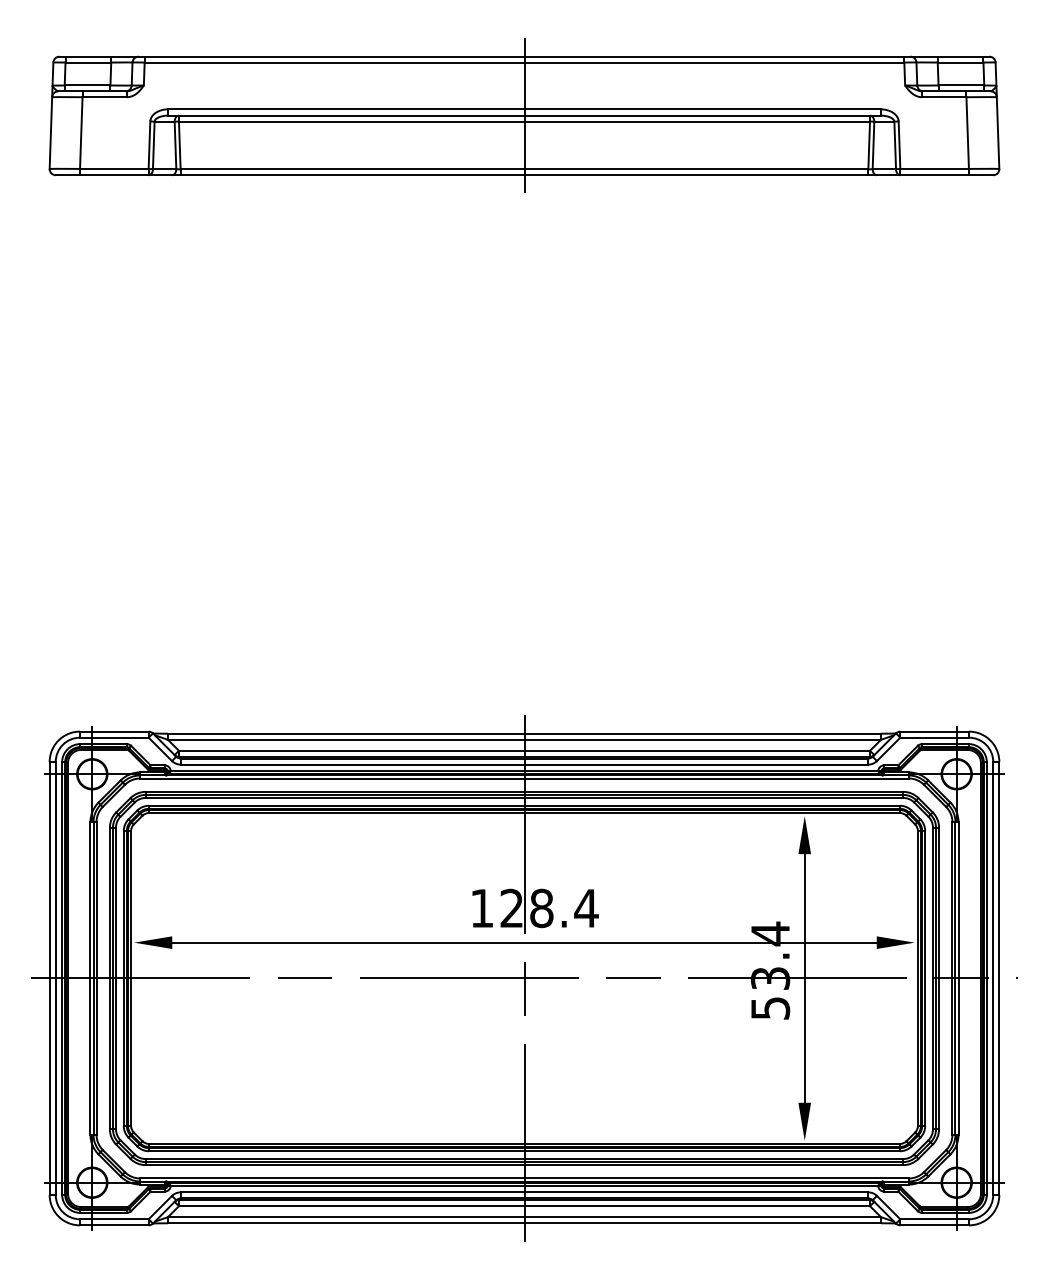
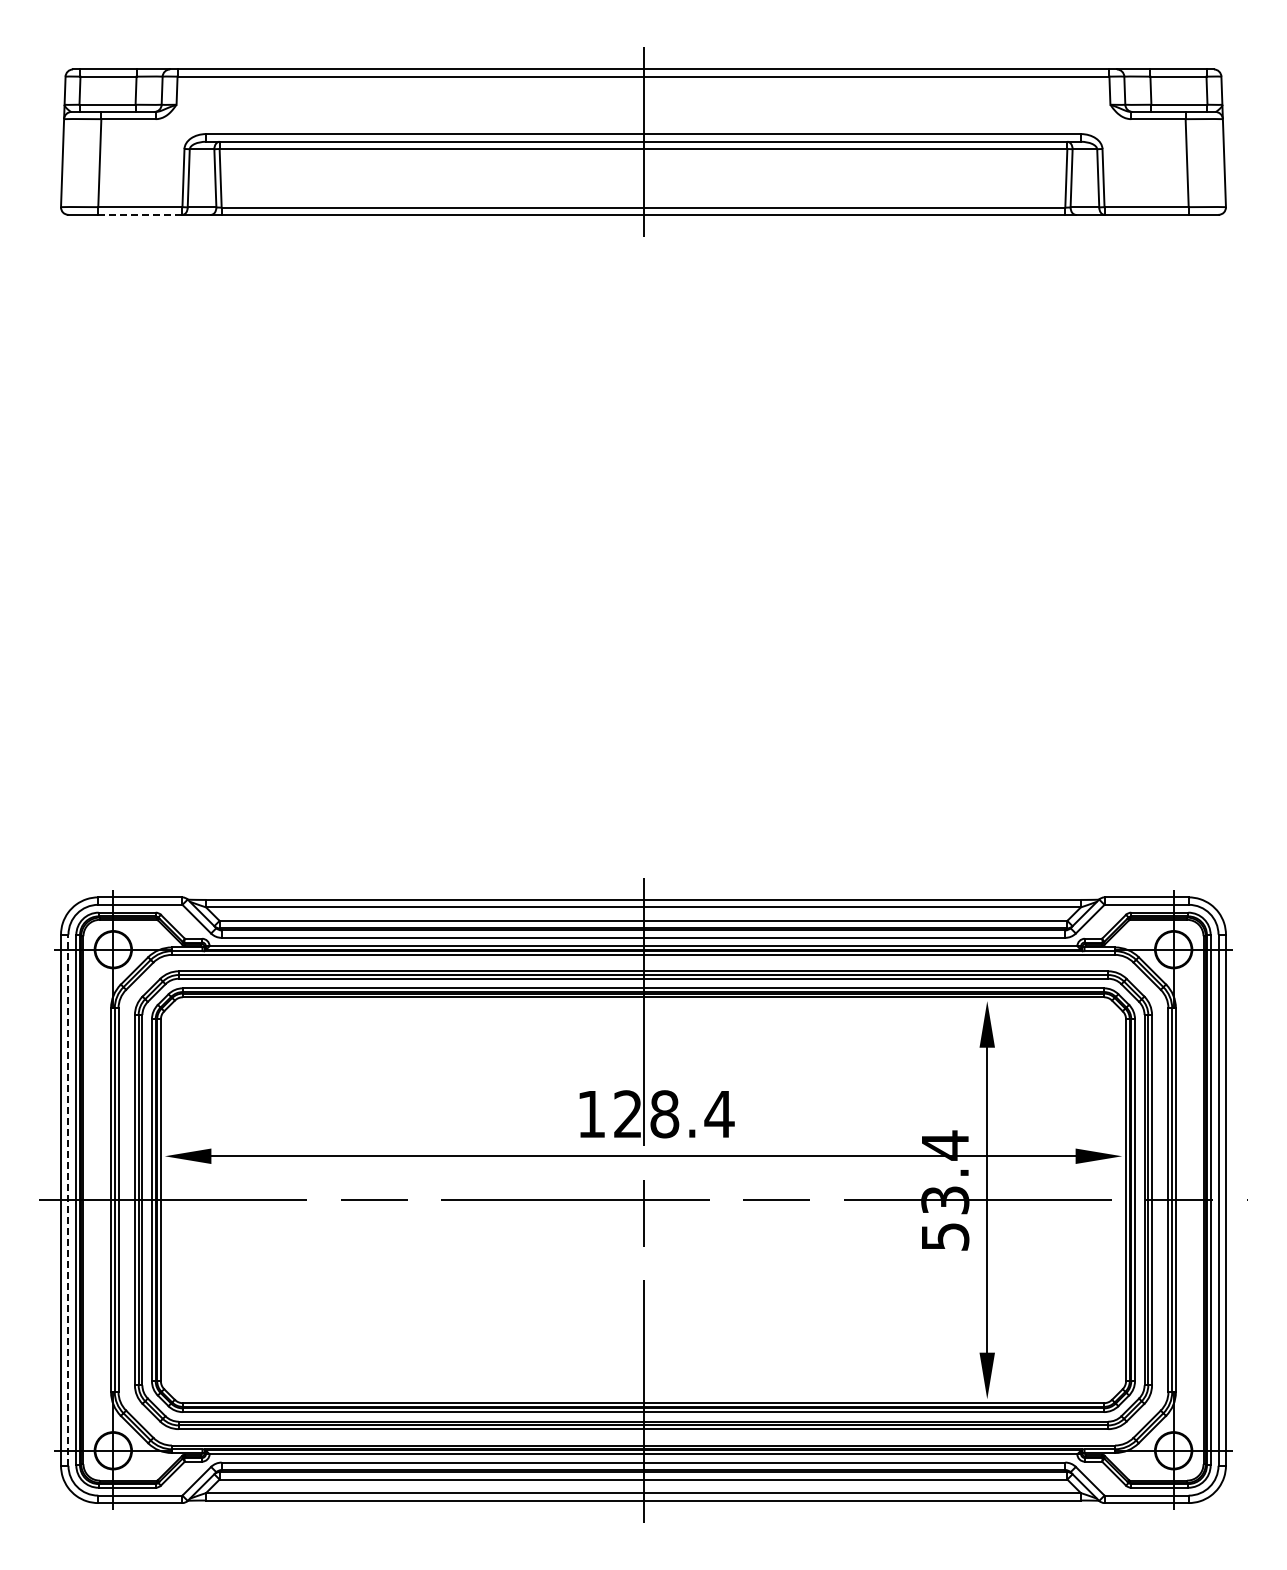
line: (114, 174) -> (140, 214), solid -> dashed
line: (55, 978) -> (68, 1200), solid -> dashed

